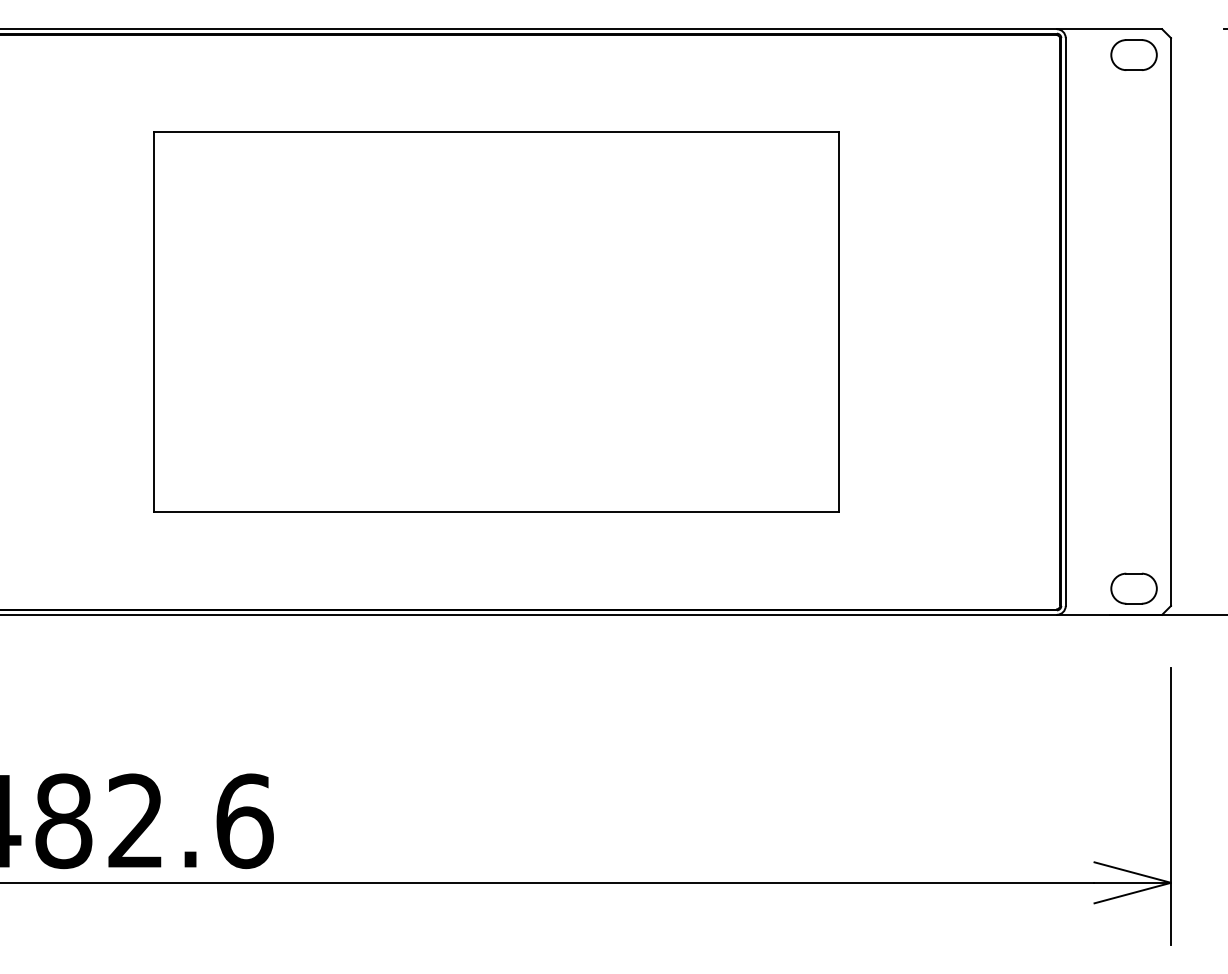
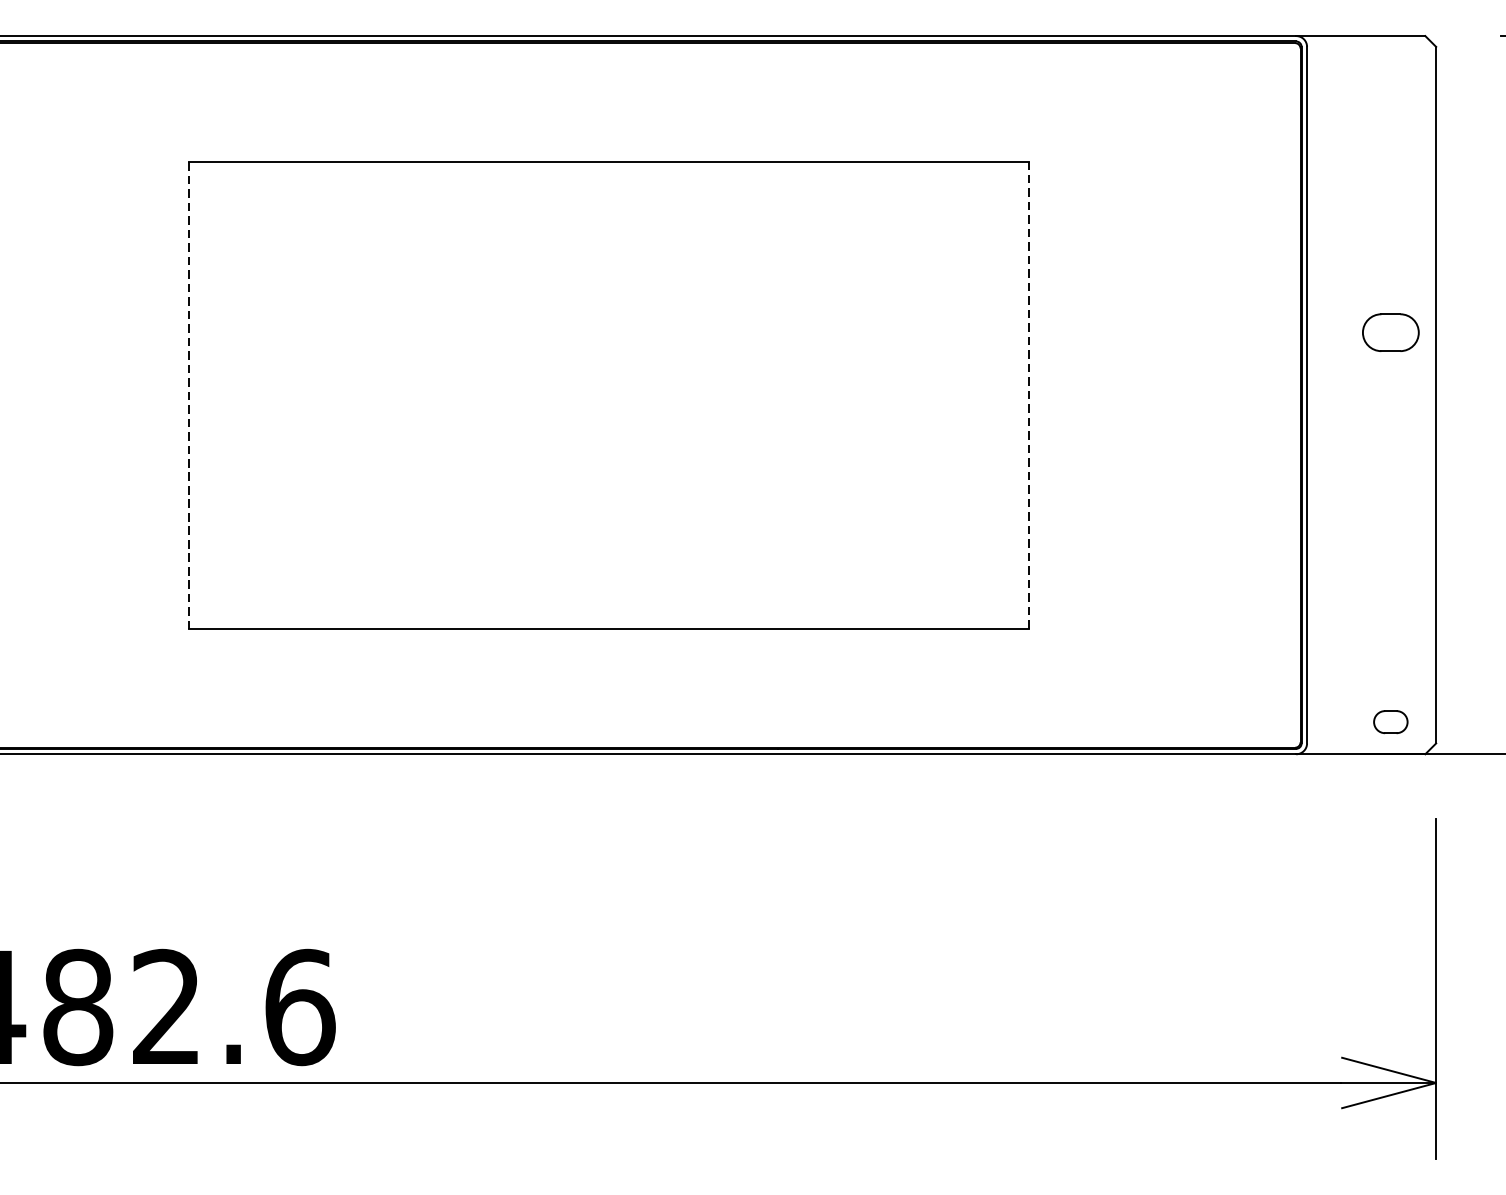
part: (1133, 54) -> (1390, 331), moved
line: (839, 321) -> (1029, 394), solid -> dashed
line: (153, 322) -> (188, 395), solid -> dashed
part: (1133, 588) -> (1390, 721), size x0.6

